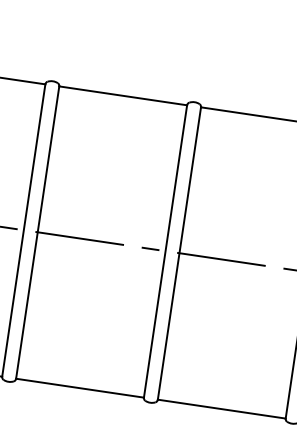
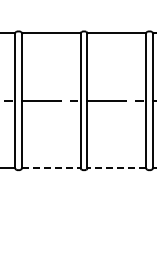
line: (80, 388) -> (51, 168), solid -> dashed
line: (221, 409) -> (116, 168), solid -> dashed

